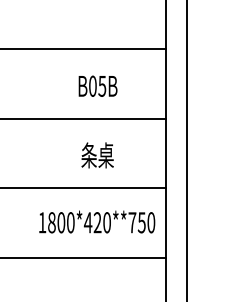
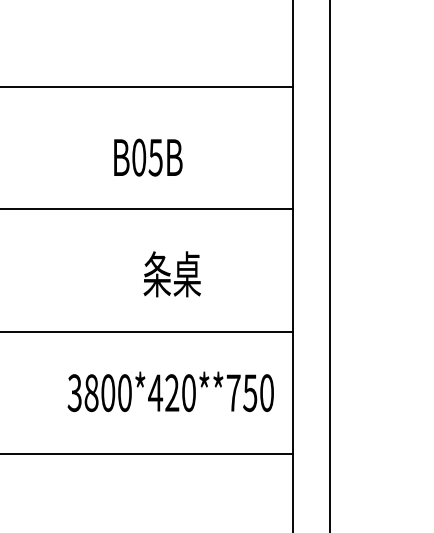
text: (97, 85) -> (147, 156), moved
text: (42, 222) -> (74, 392), 1800*420**750 -> 3800*420**750

